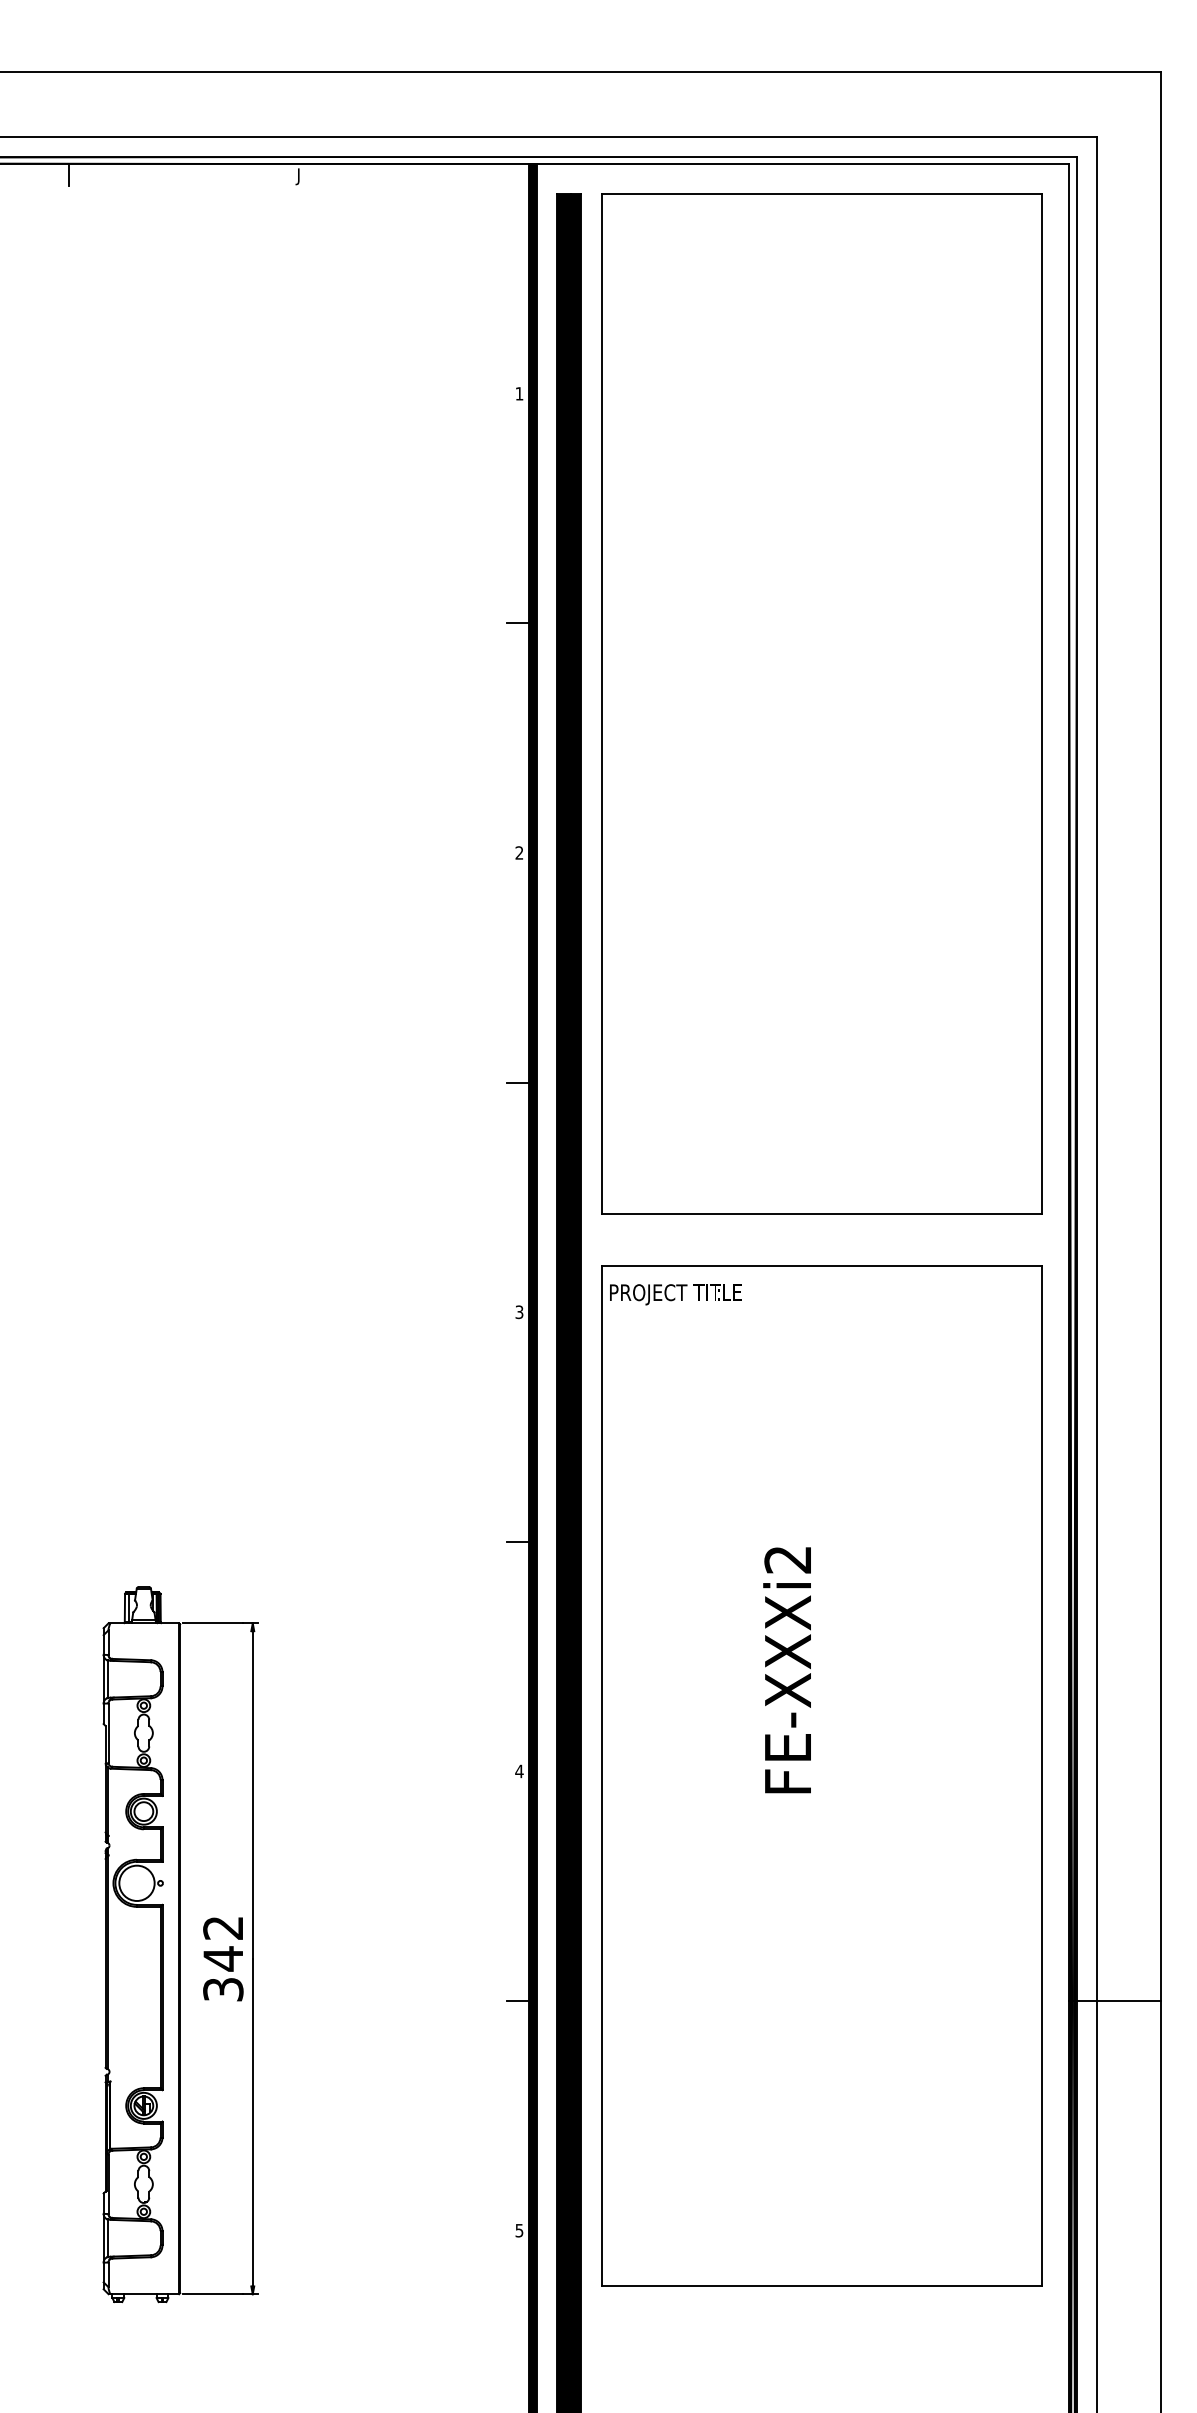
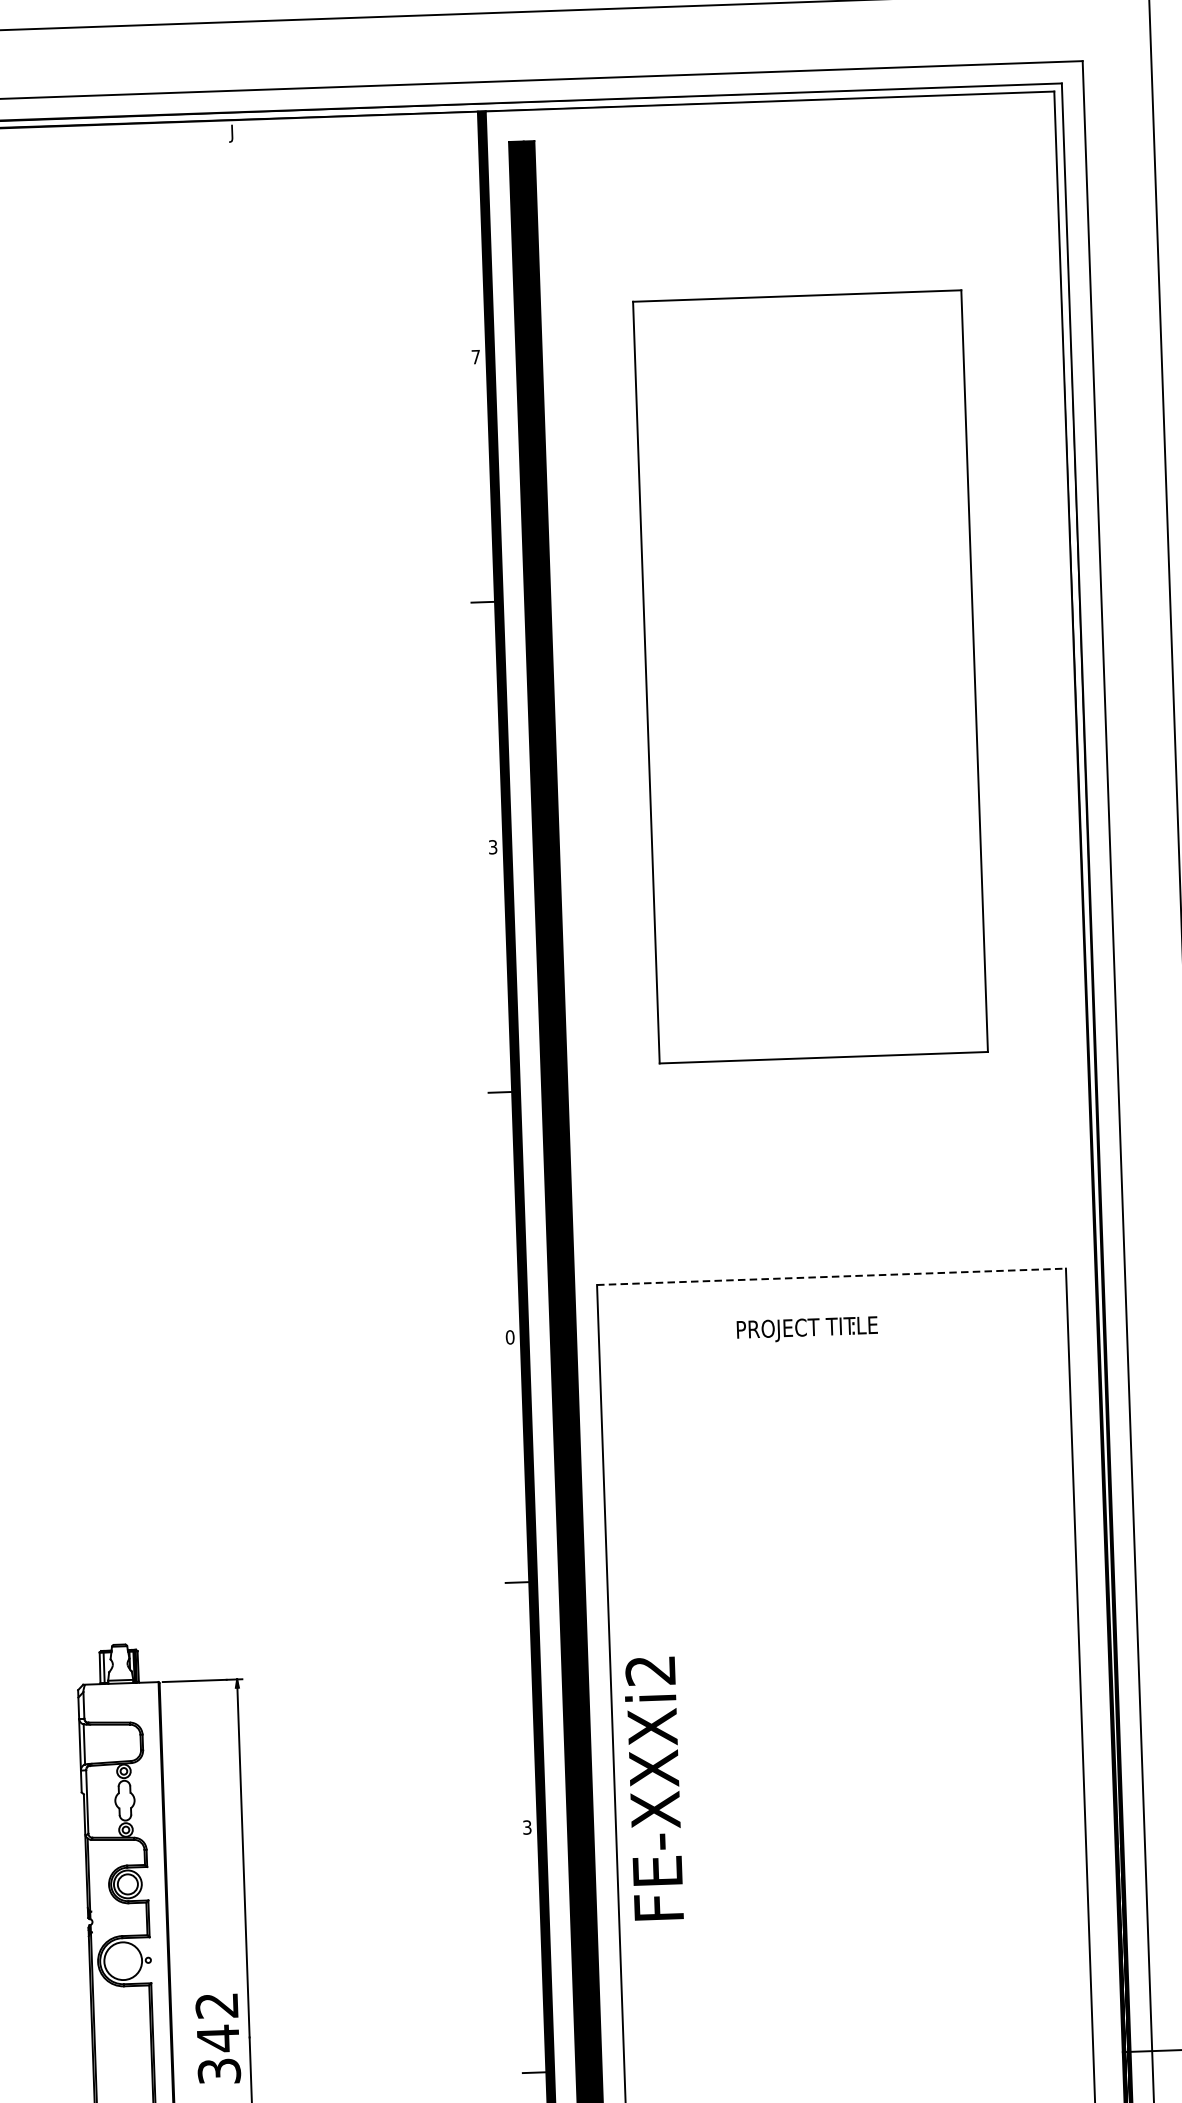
text: (519, 393) -> (475, 356), 1 -> 7
part: (821, 703) -> (809, 676), size x0.7
text: (519, 852) -> (493, 846), 2 -> 3
line: (822, 1266) -> (831, 1277), solid -> dashed
text: (675, 1294) -> (807, 1329), moved
text: (519, 1312) -> (510, 1337), 3 -> 0
text: (786, 1670) -> (653, 1788), moved
text: (519, 1771) -> (527, 1827), 4 -> 3

